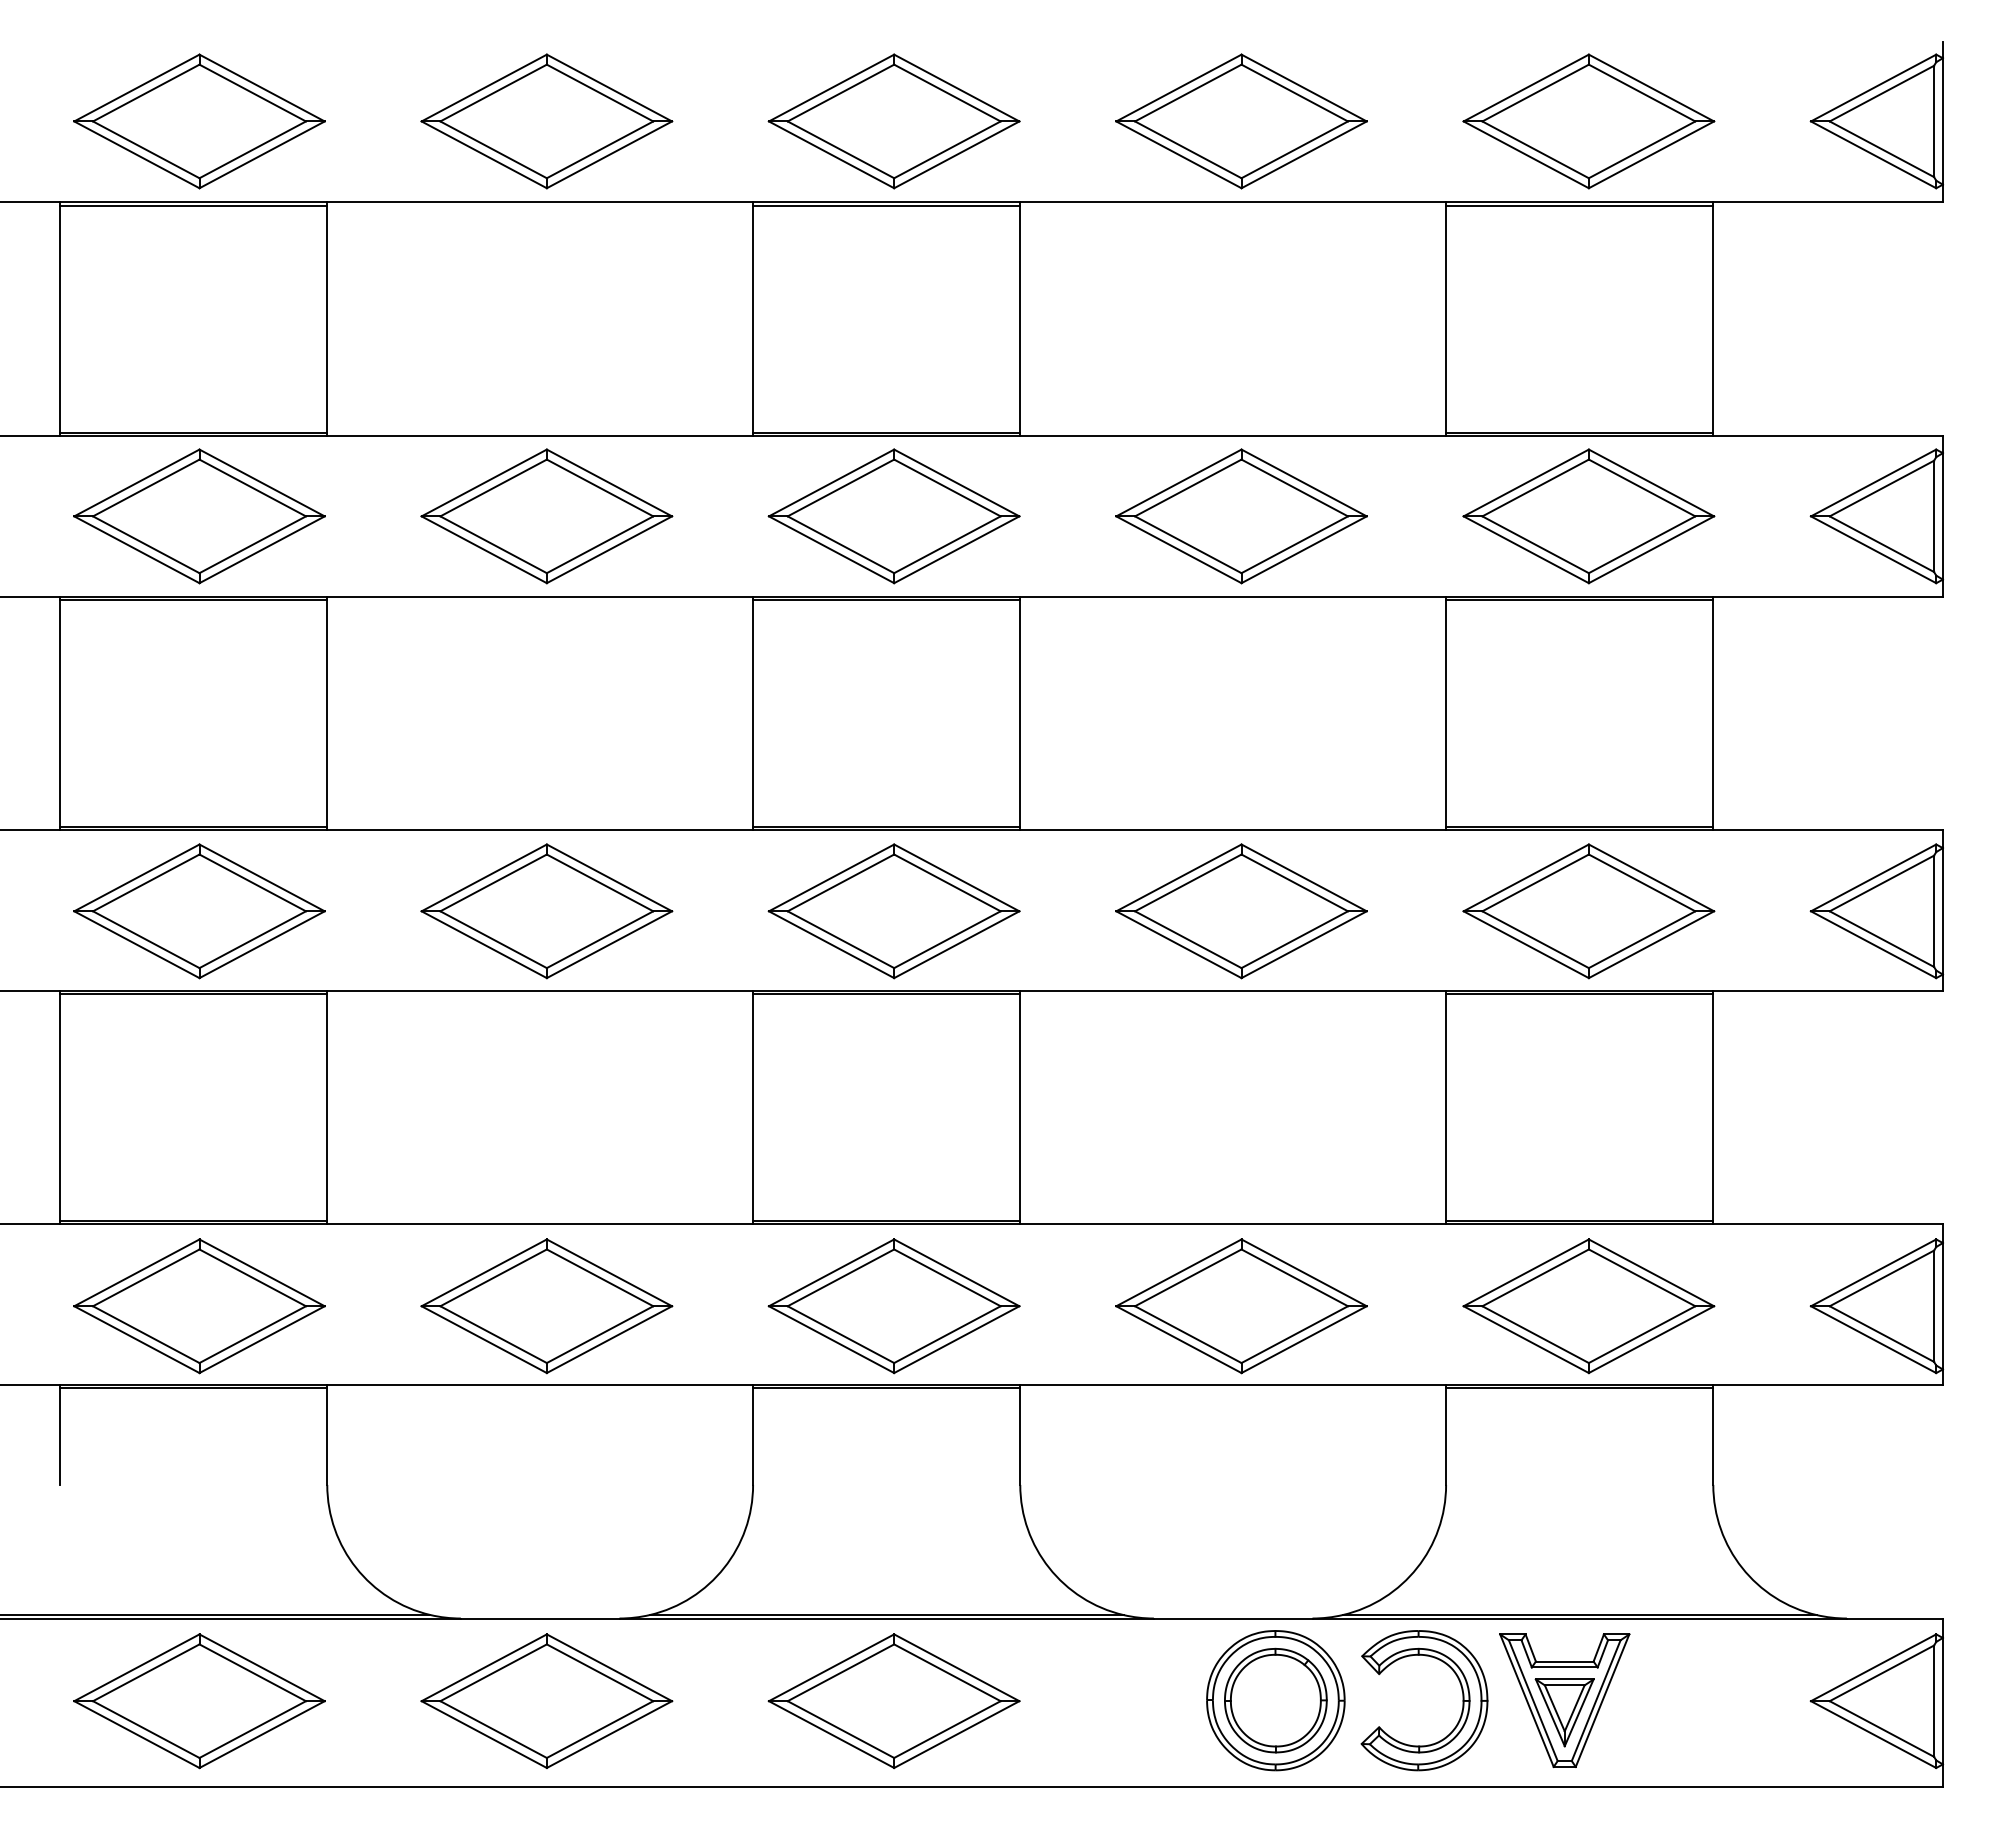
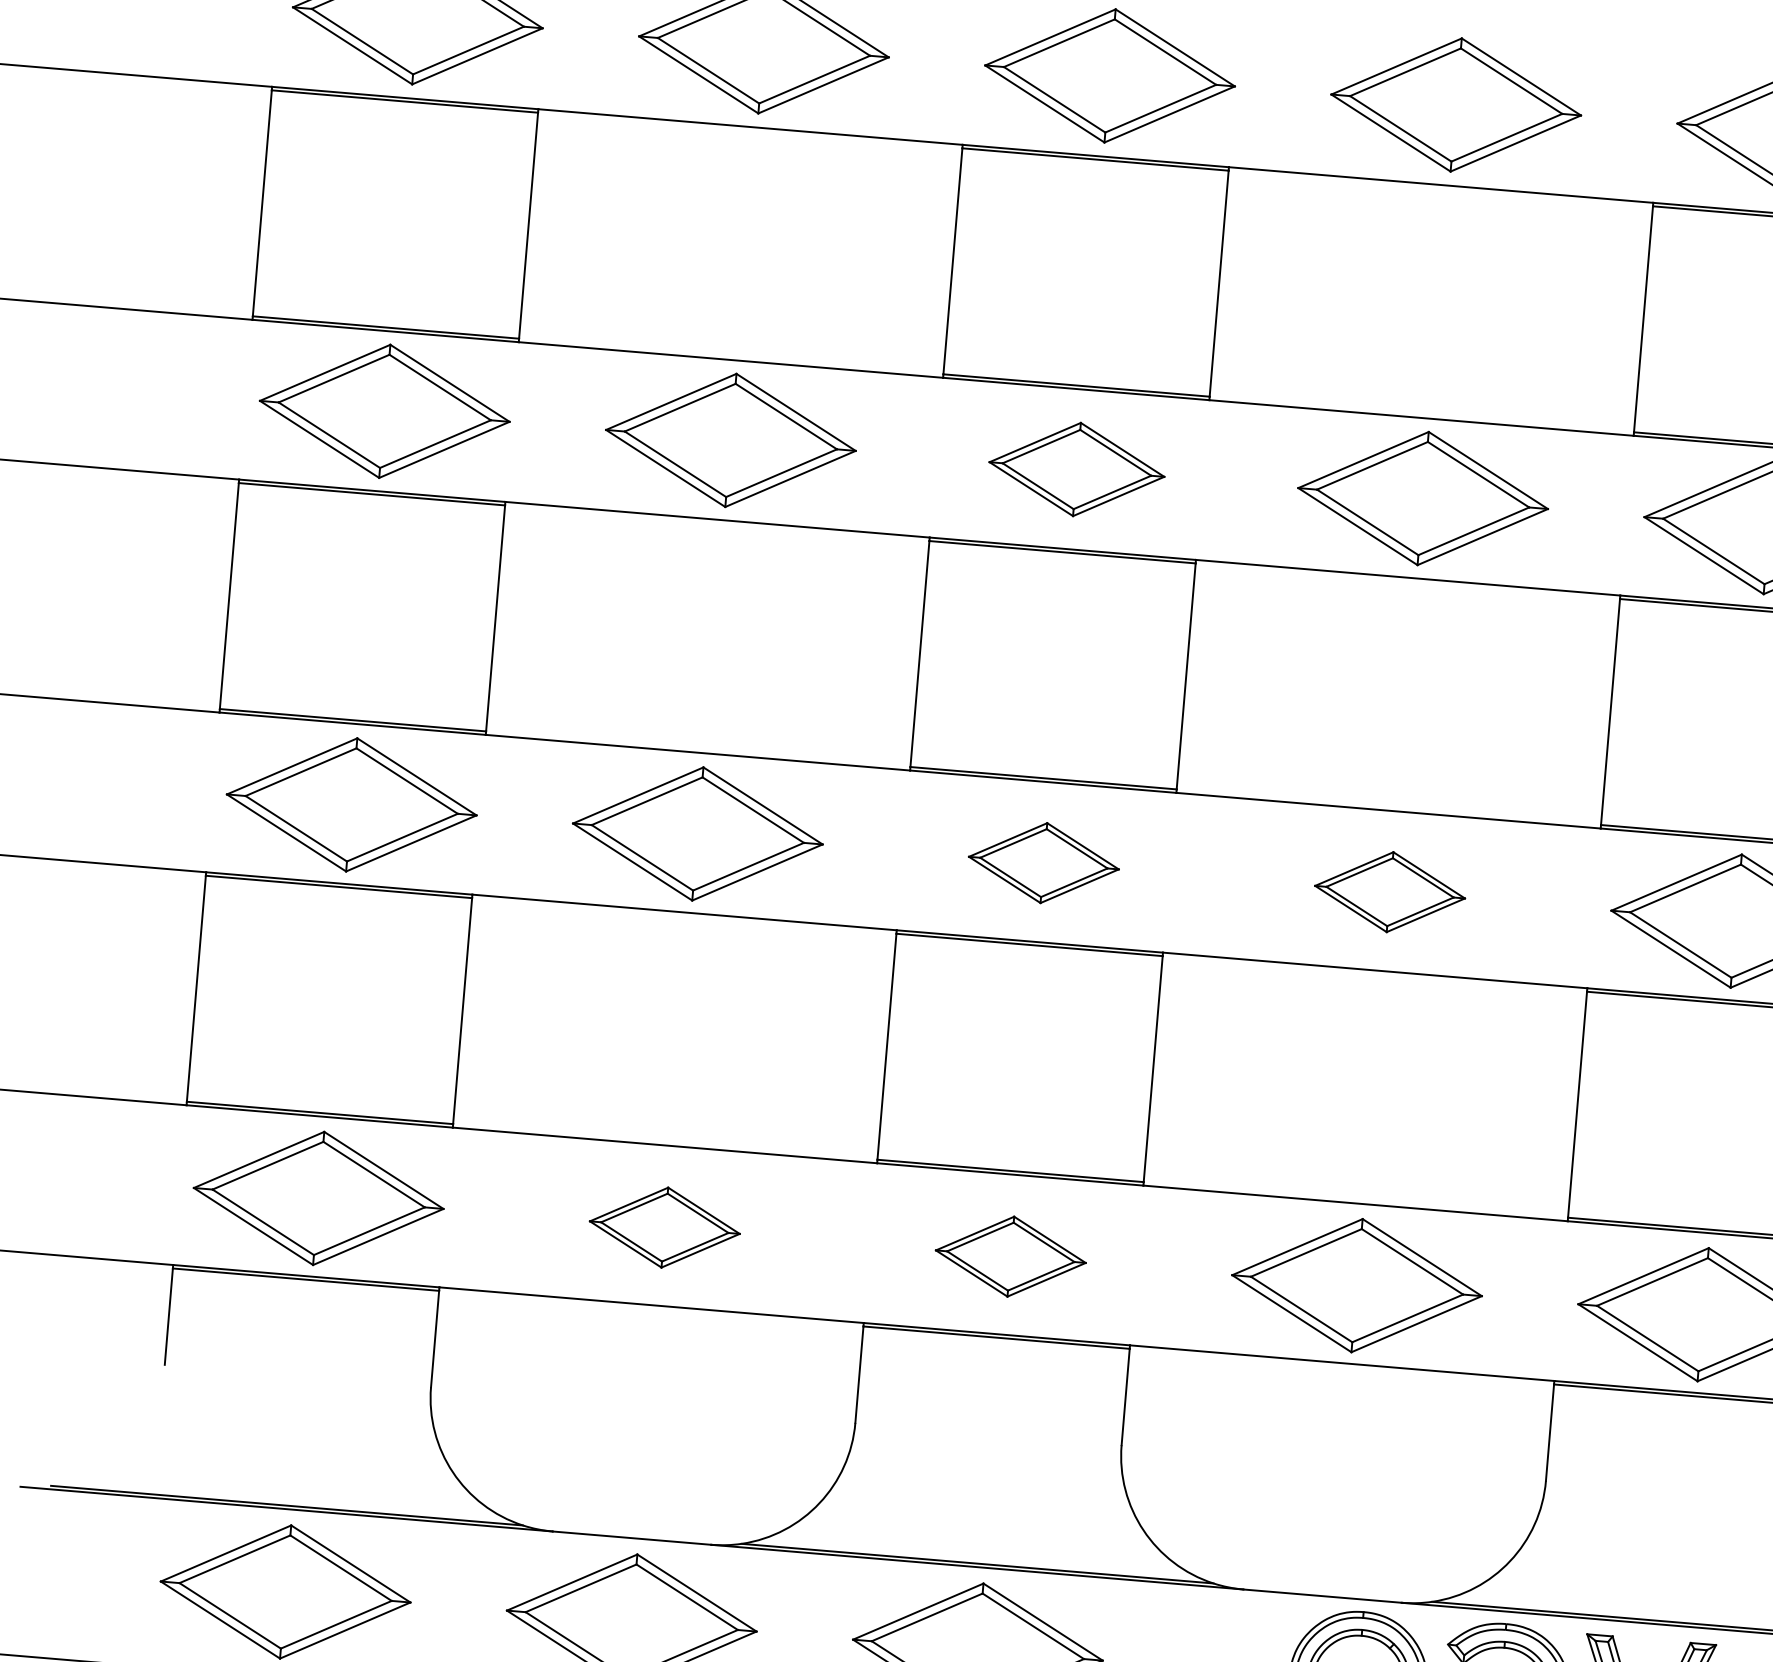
part: (893, 516) -> (1076, 469), size x0.7
part: (893, 911) -> (1043, 863), size x0.6
part: (1241, 911) -> (1390, 892), size x0.6
part: (546, 1306) -> (664, 1227), size x0.6
part: (893, 1306) -> (1010, 1256), size x0.6

